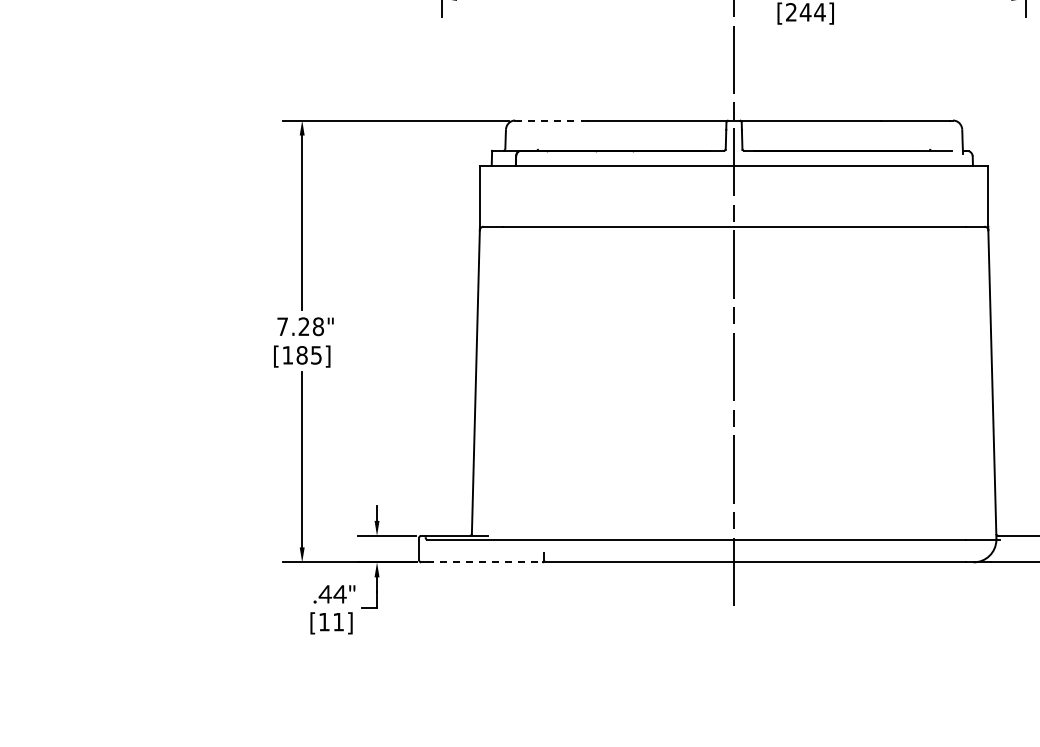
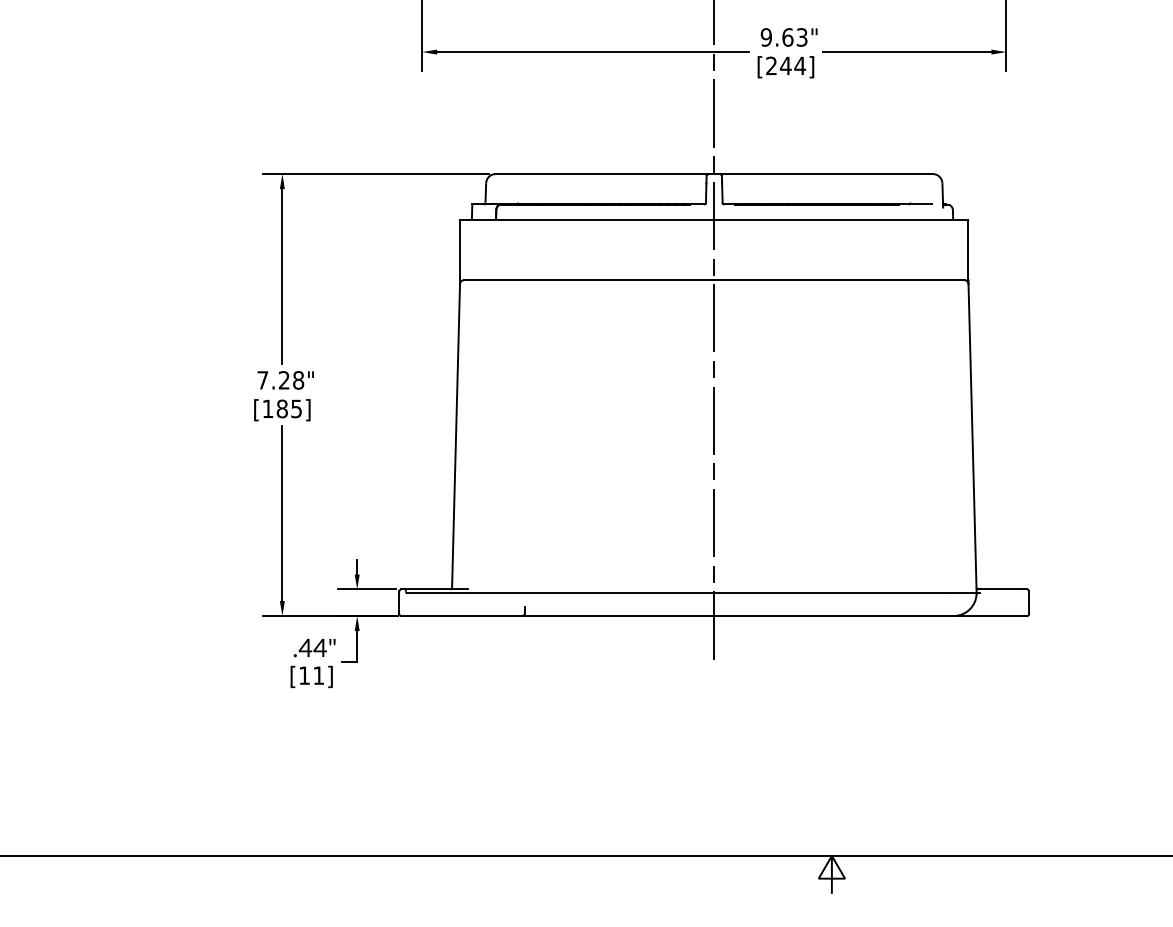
line: (552, 120) -> (532, 174), dashed -> solid
line: (484, 561) -> (464, 615), dashed -> solid

